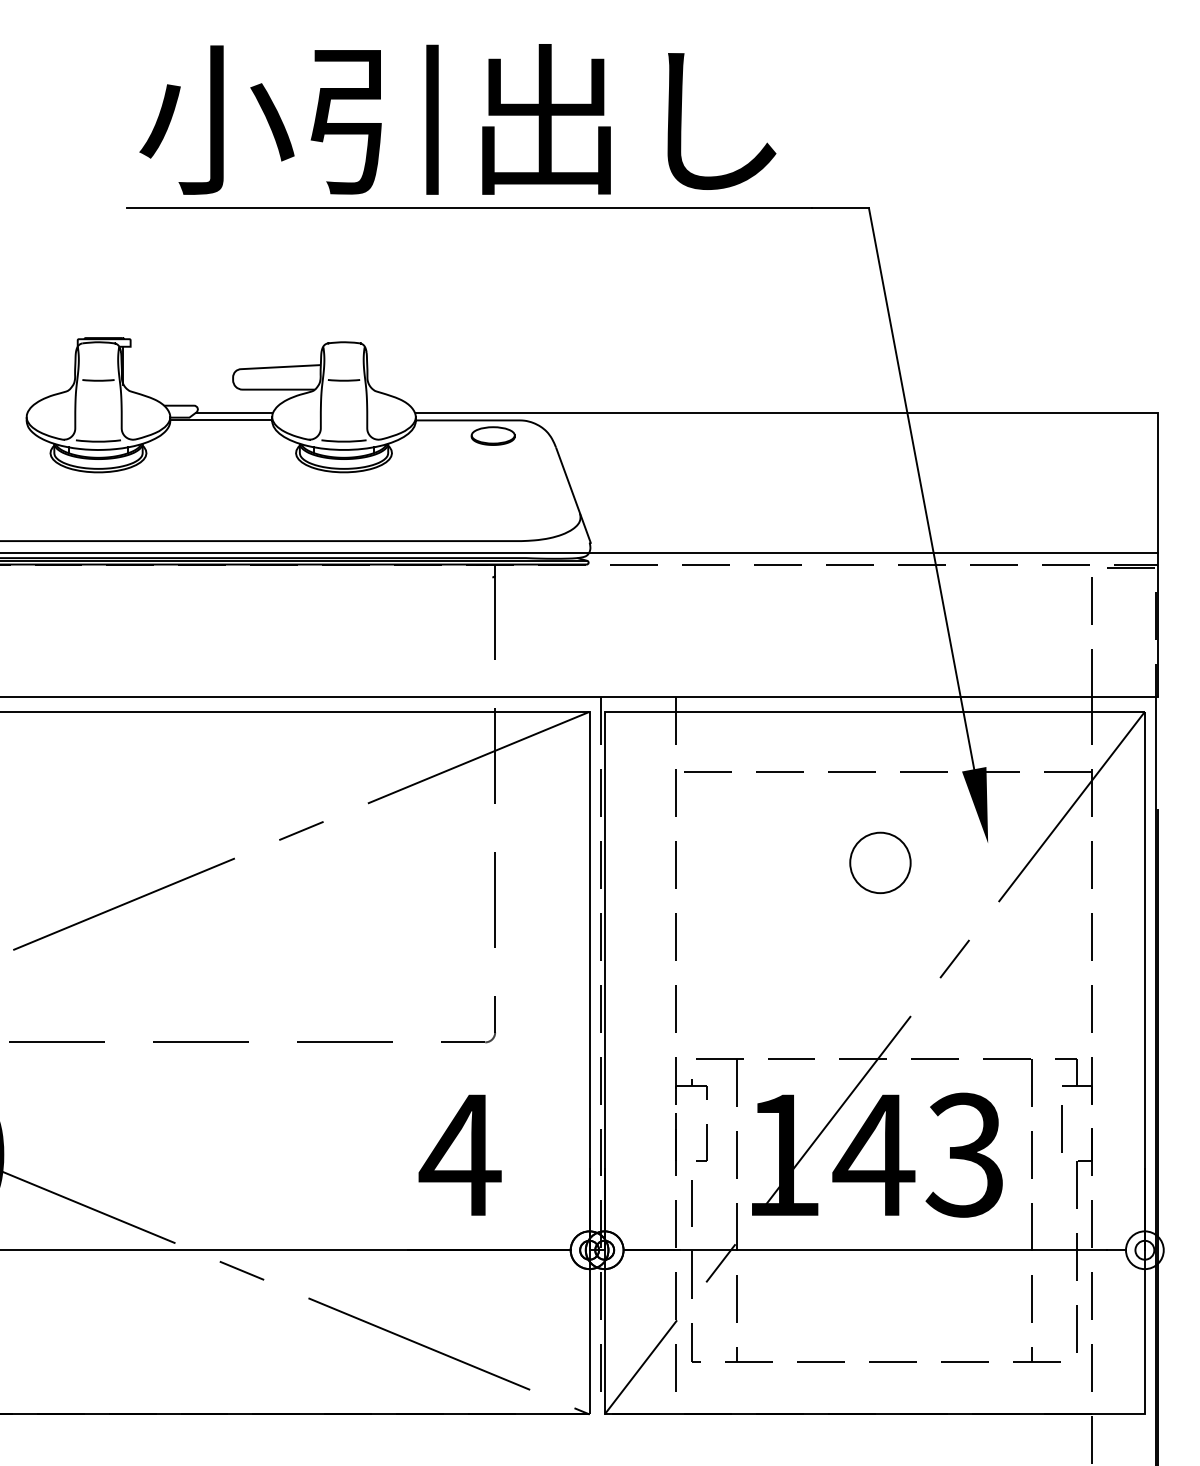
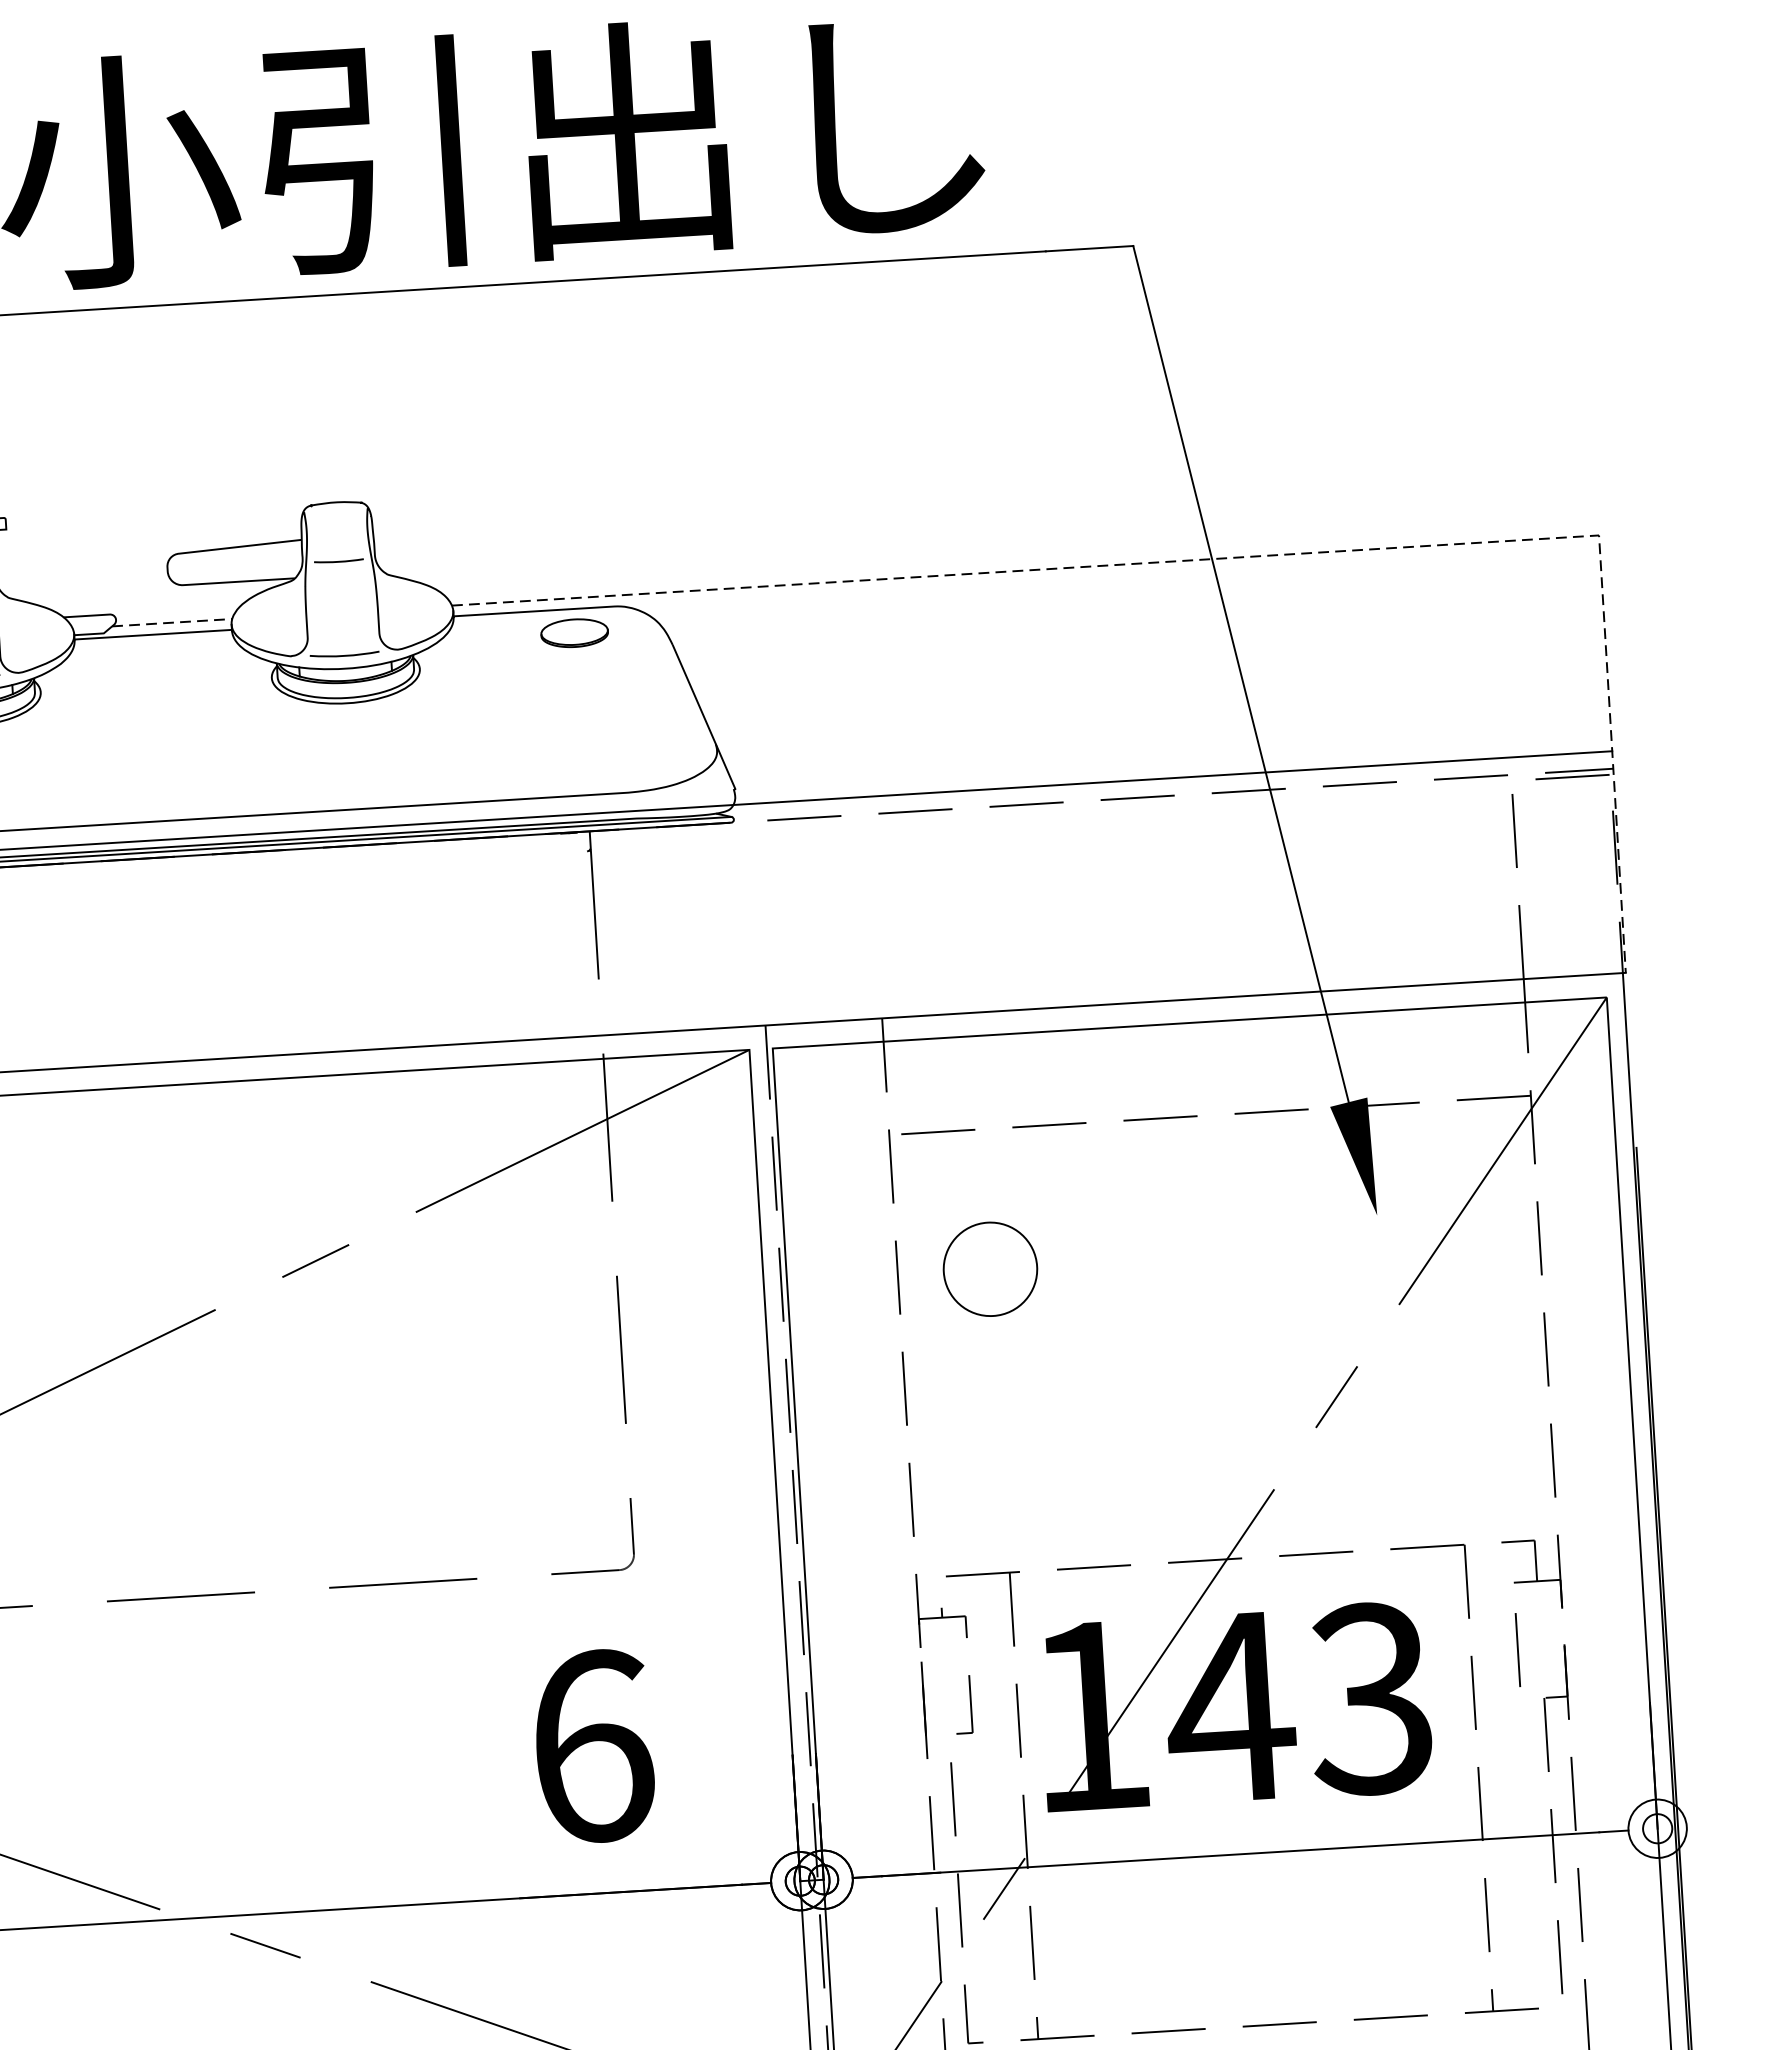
line: (233, 413) -> (171, 622), solid -> dashed
line: (929, 413) -> (1246, 557), solid -> dashed
circle: (880, 862) -> (990, 1268), moved
text: (459, 1154) -> (590, 1745), 4 -> 6

